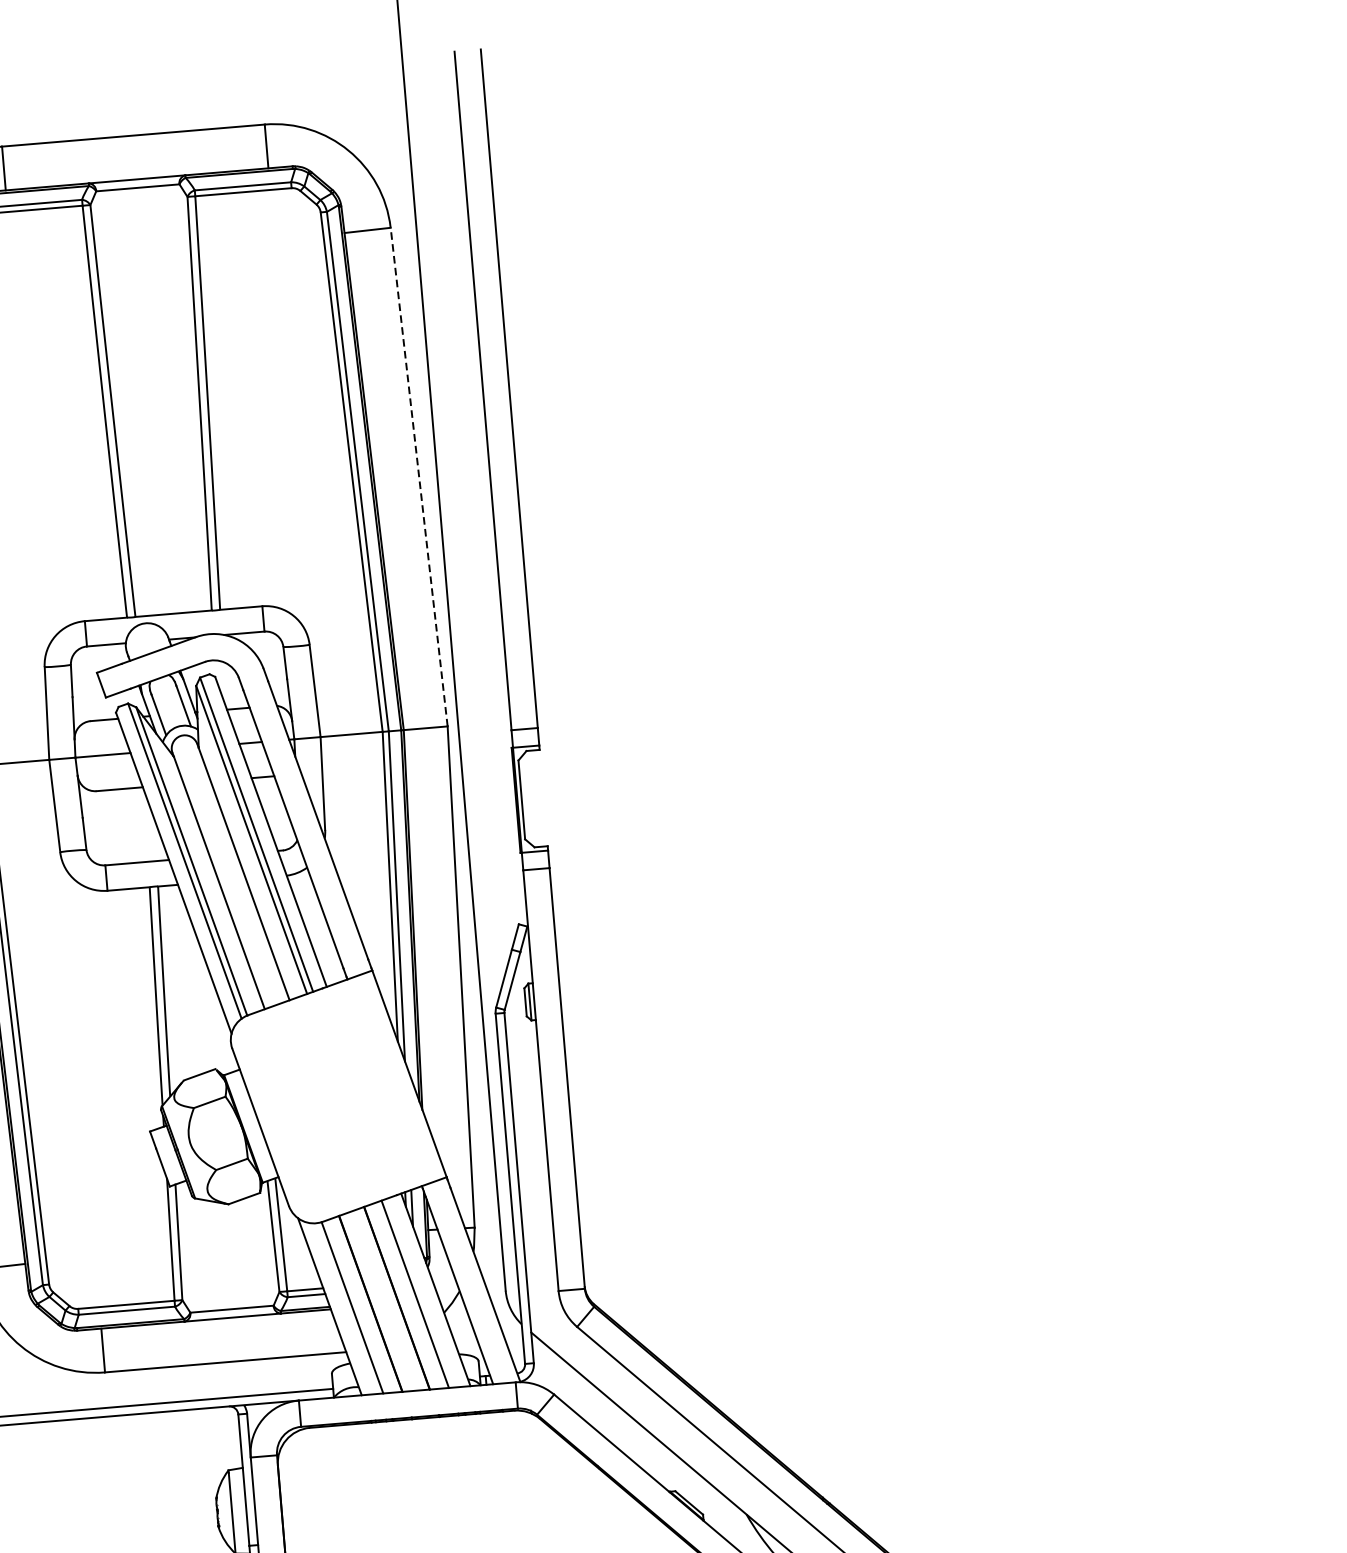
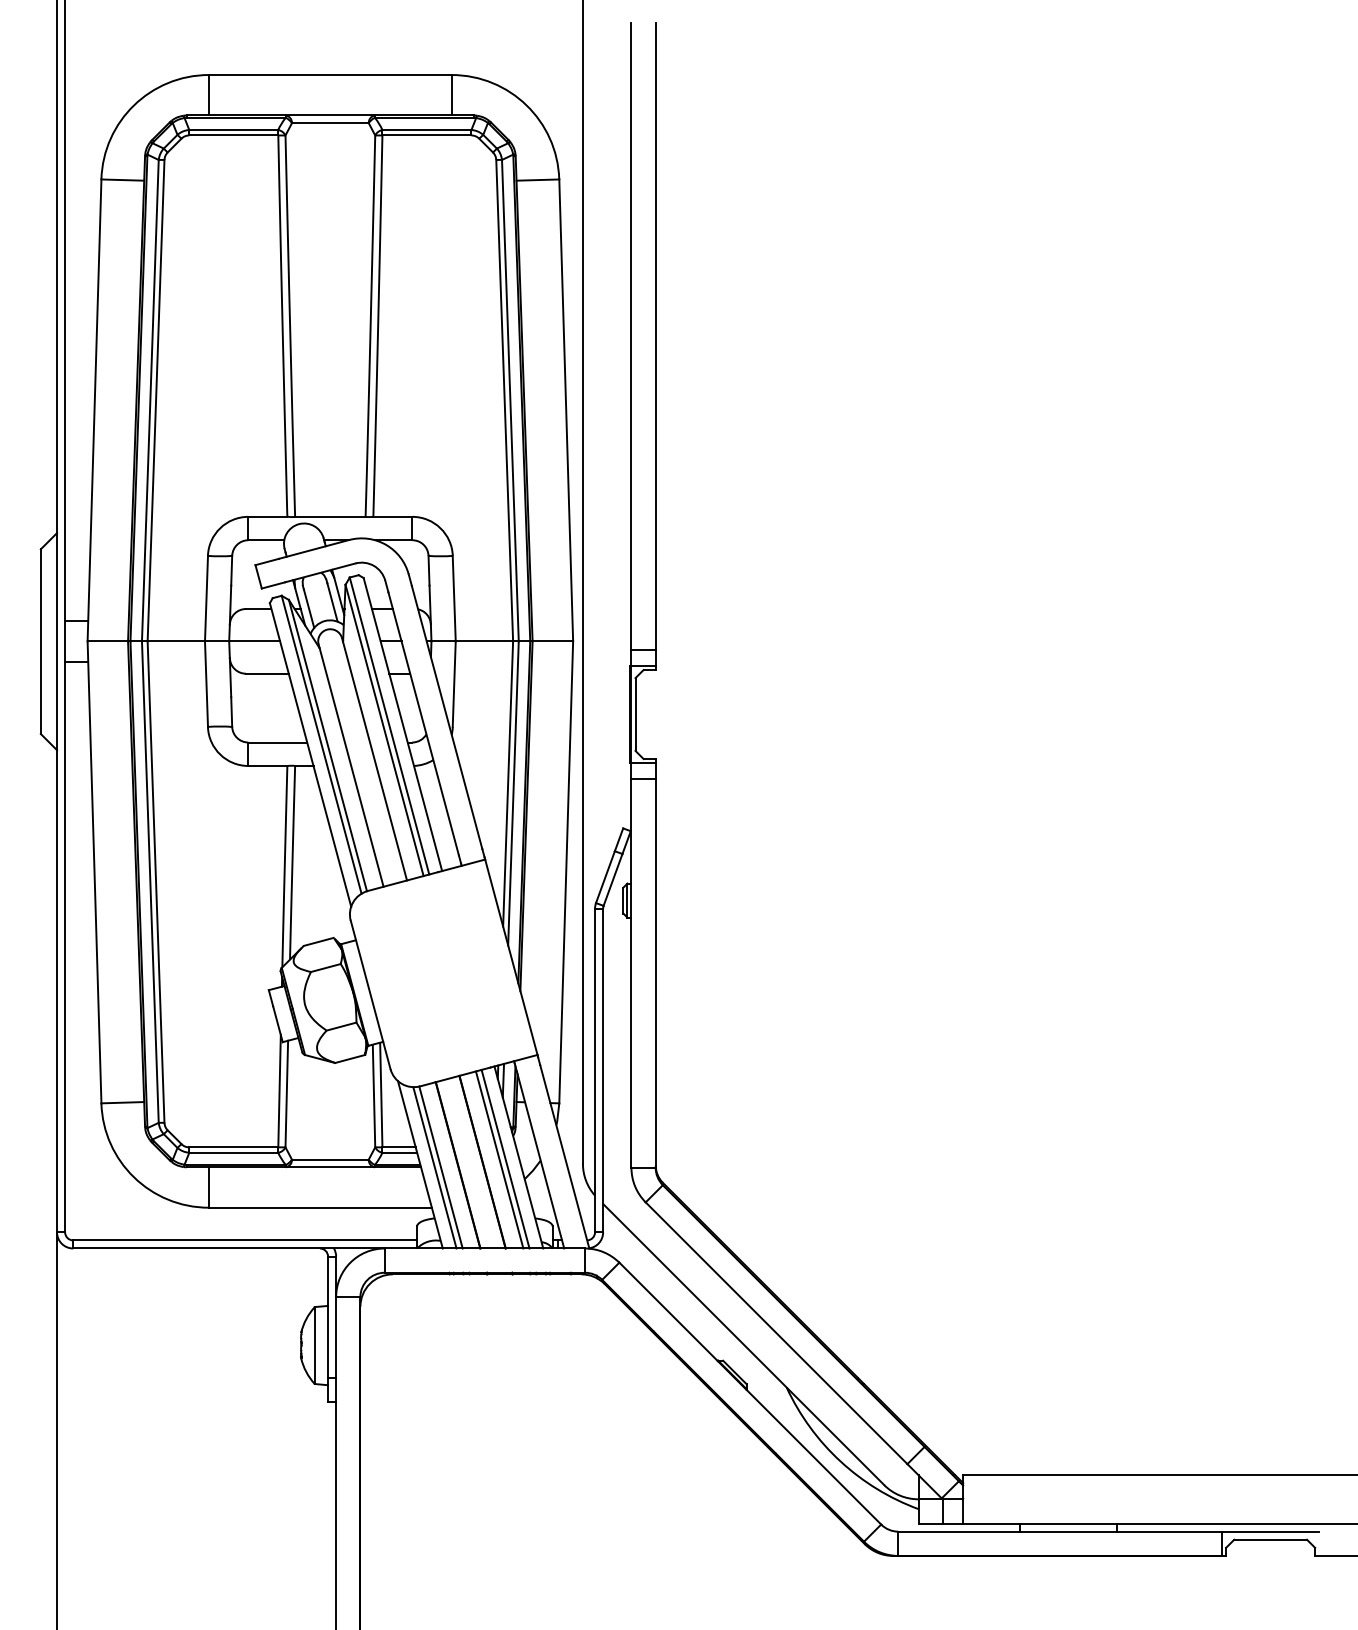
line: (419, 476) -> (566, 409), dashed -> solid
line: (421, 1292) -> (505, 1158), added
line: (345, 1308) -> (434, 1167), added

